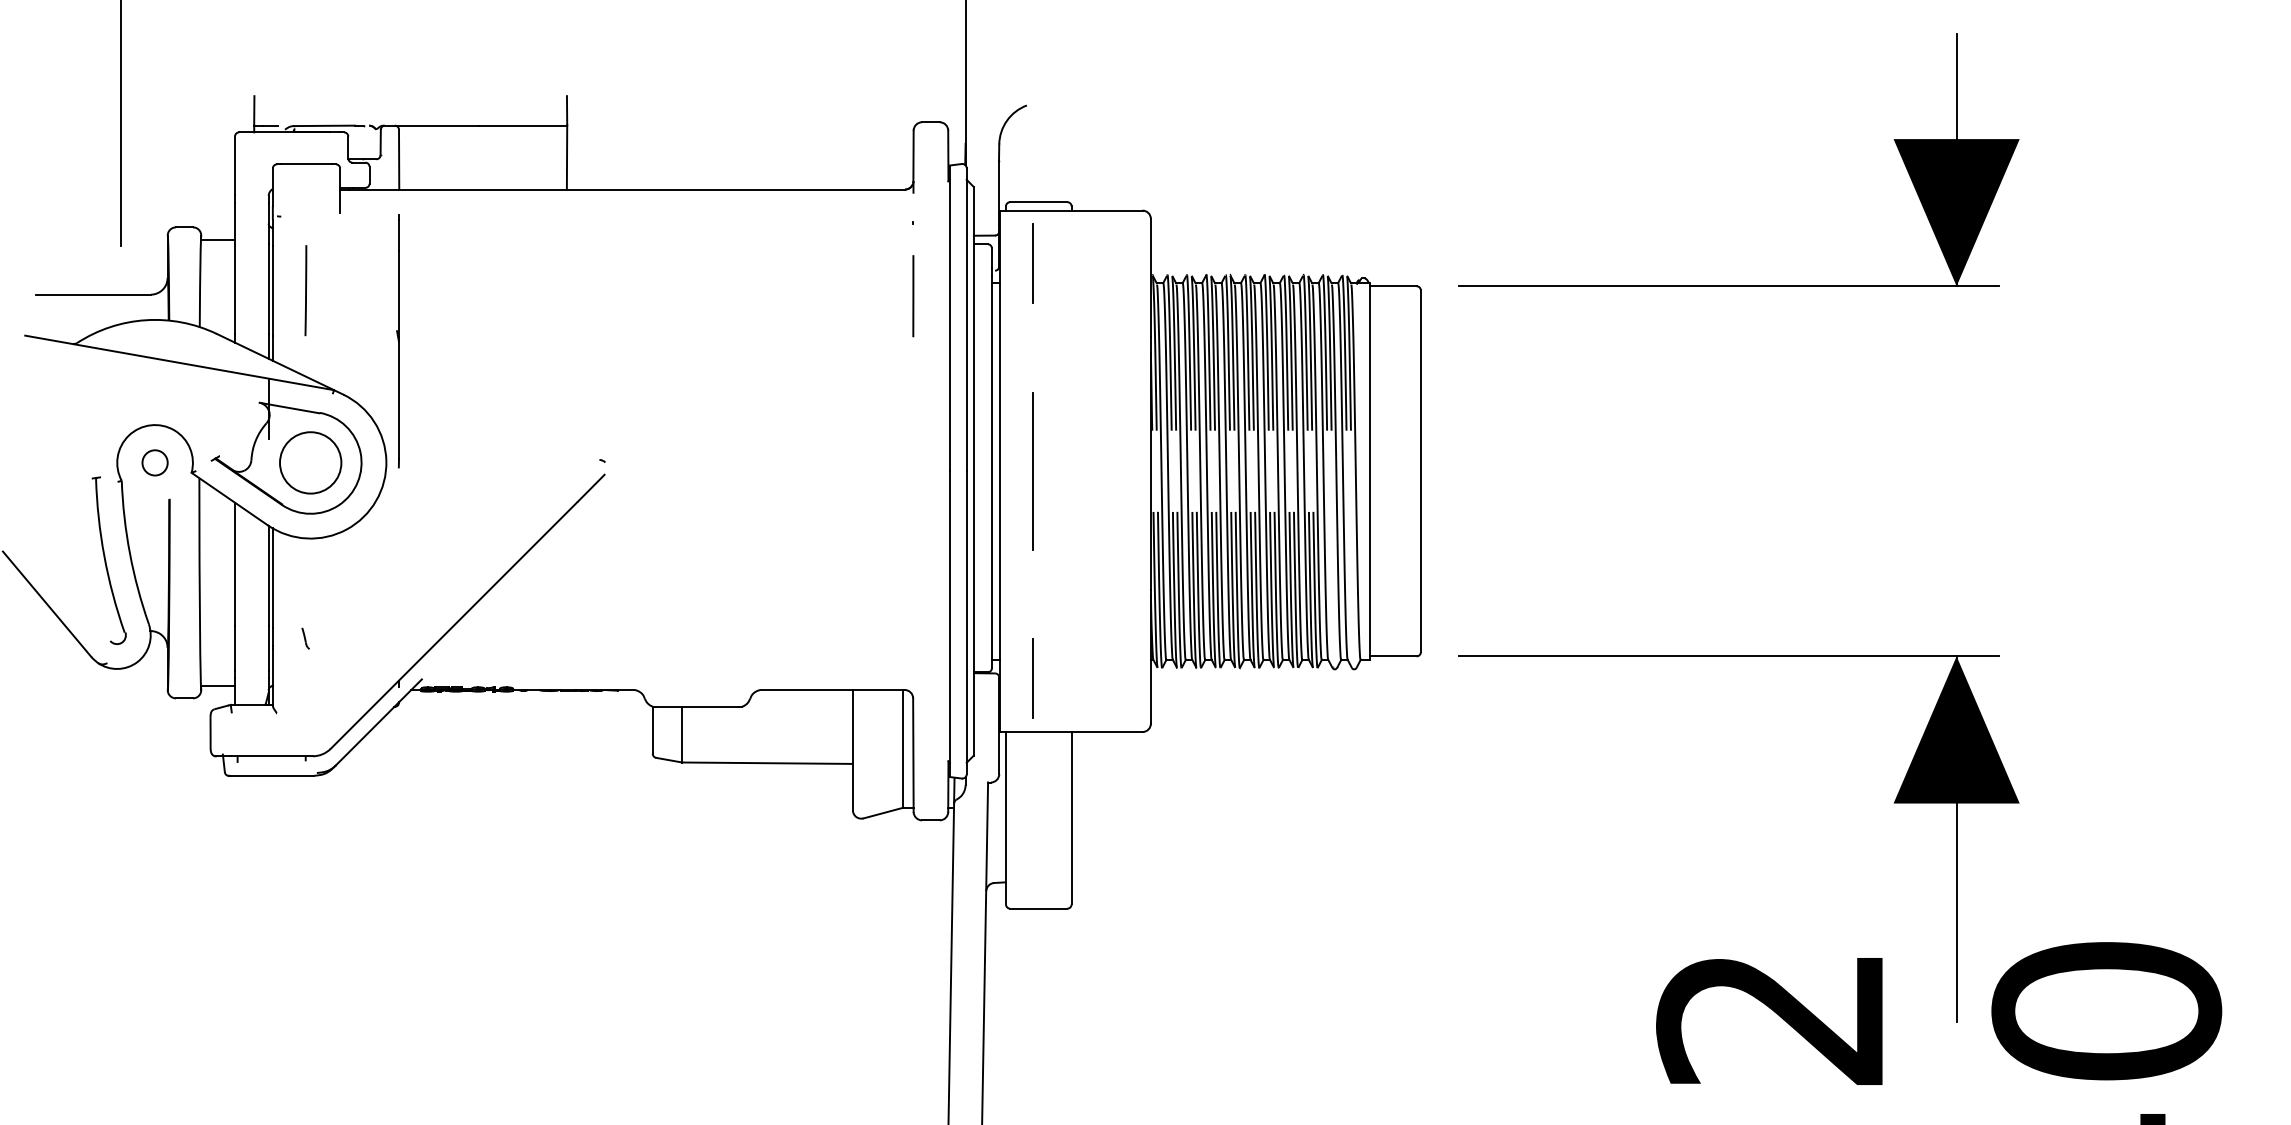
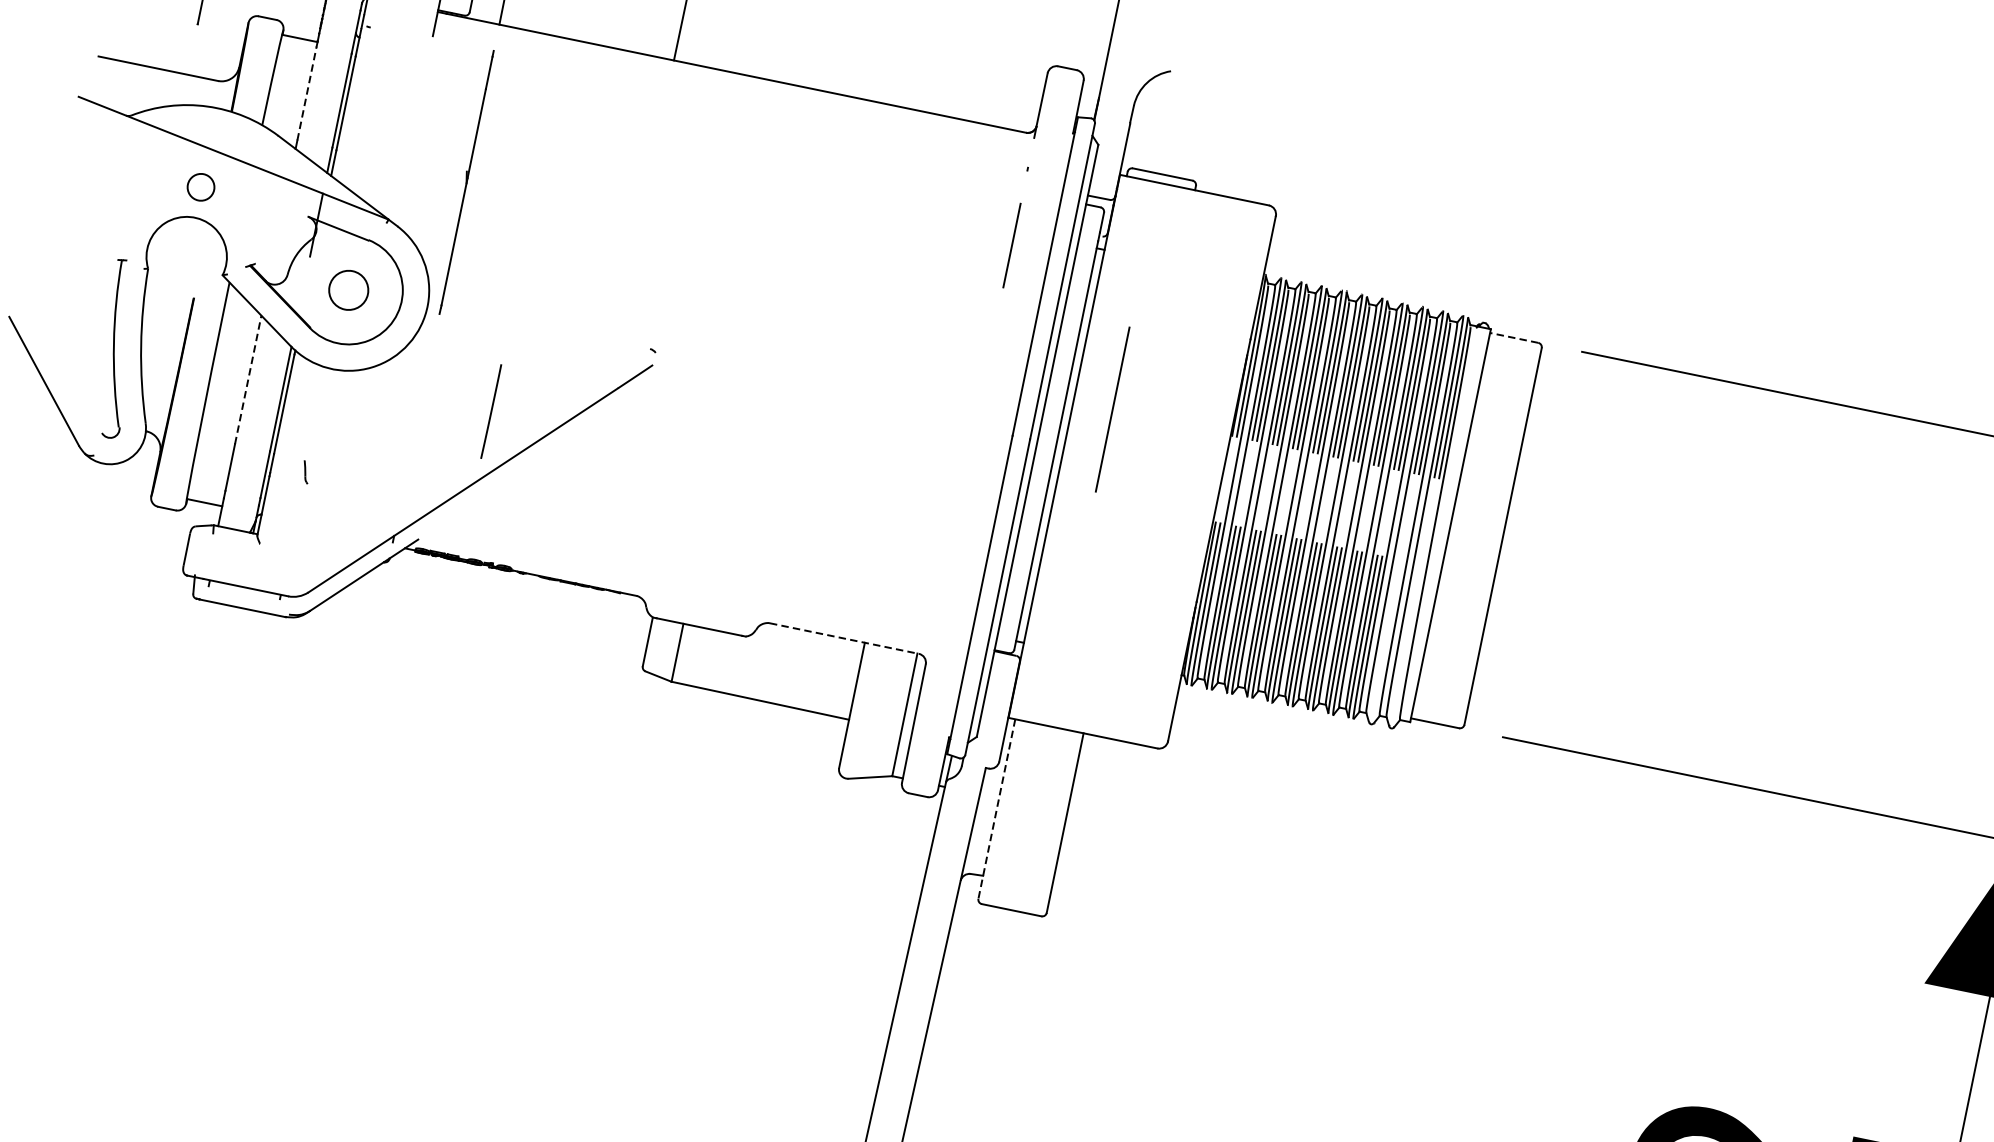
line: (1033, 263) -> (1144, 237), removed
line: (1393, 286) -> (1514, 338), solid -> dashed
line: (235, 288) -> (307, 92), solid -> dashed
line: (305, 290) -> (490, 411), moved
circle: (154, 462) -> (200, 186), moved
circle: (310, 462) -> (348, 289), size x0.6
line: (1032, 471) -> (1111, 409), moved
line: (235, 564) -> (248, 380), solid -> dashed
line: (1033, 678) -> (1055, 669), removed
line: (833, 690) -> (844, 639), solid -> dashed
line: (1006, 818) -> (997, 809), solid -> dashed

